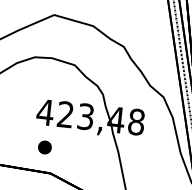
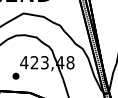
part: (44, 145) -> (15, 75), moved

